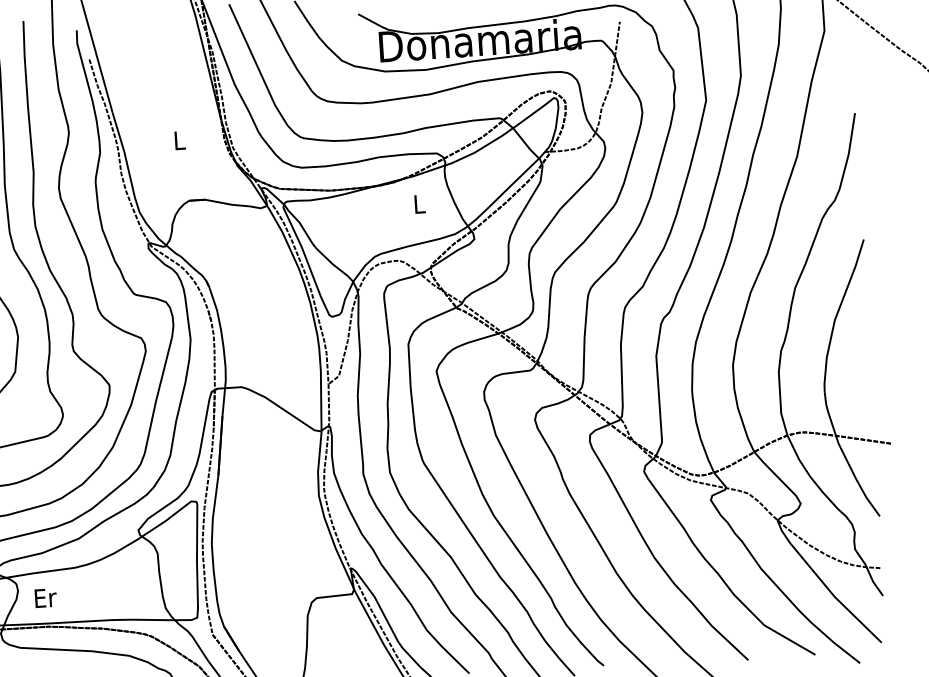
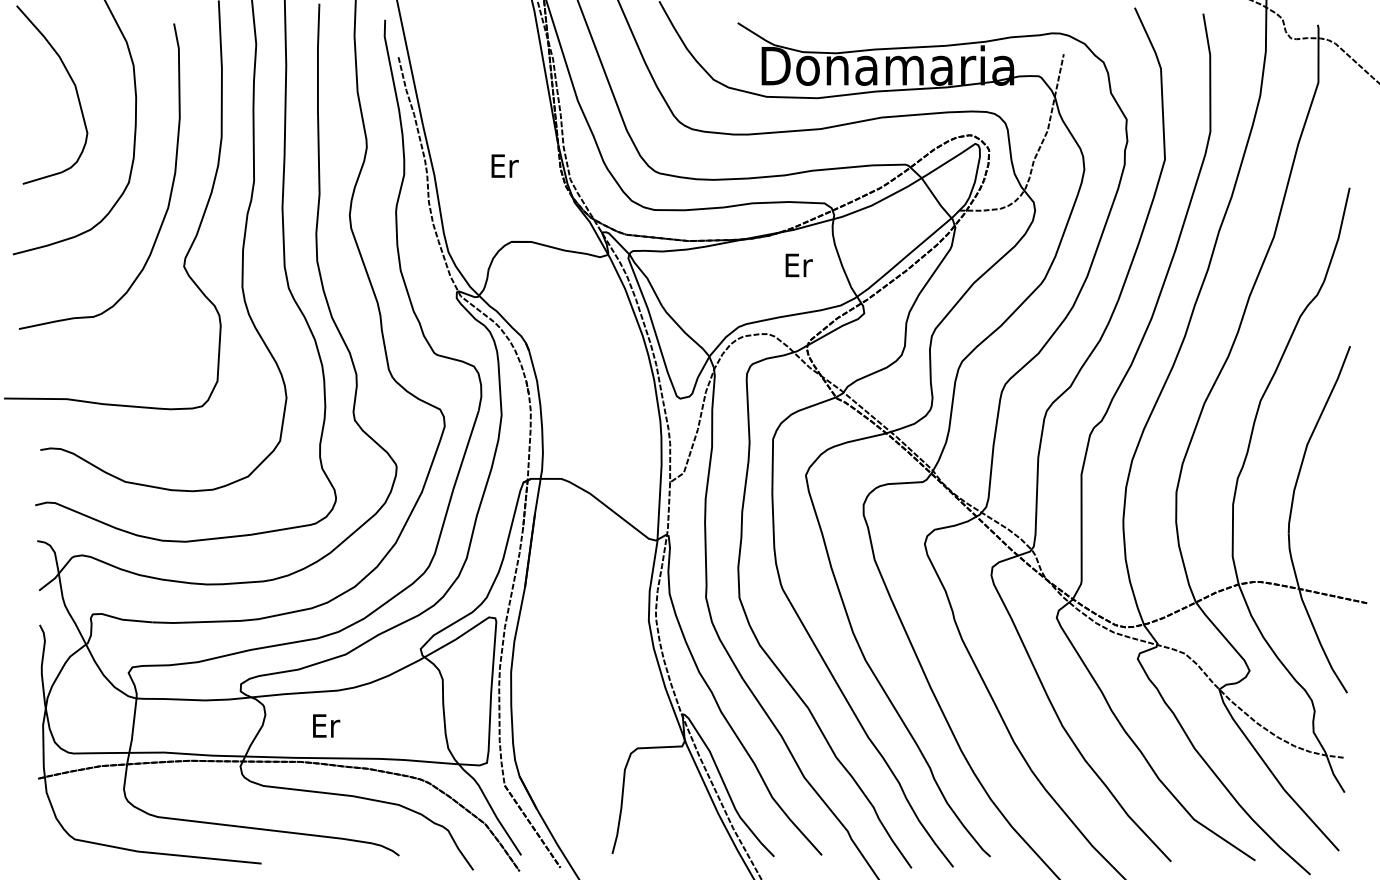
text: (179, 140) -> (504, 165), L -> Er
text: (419, 204) -> (798, 265), L -> Er
text: (45, 597) -> (326, 725), moved

